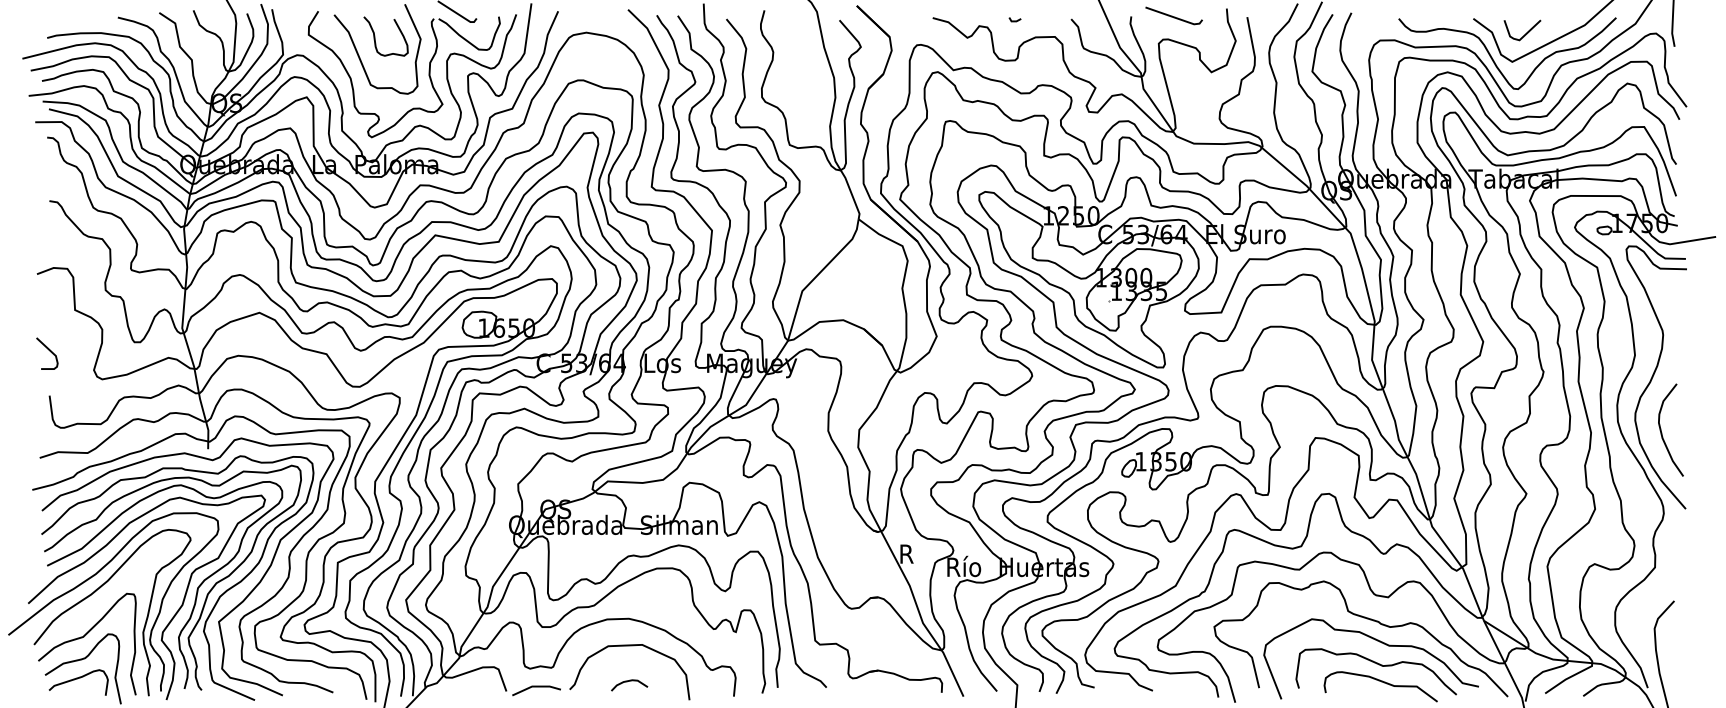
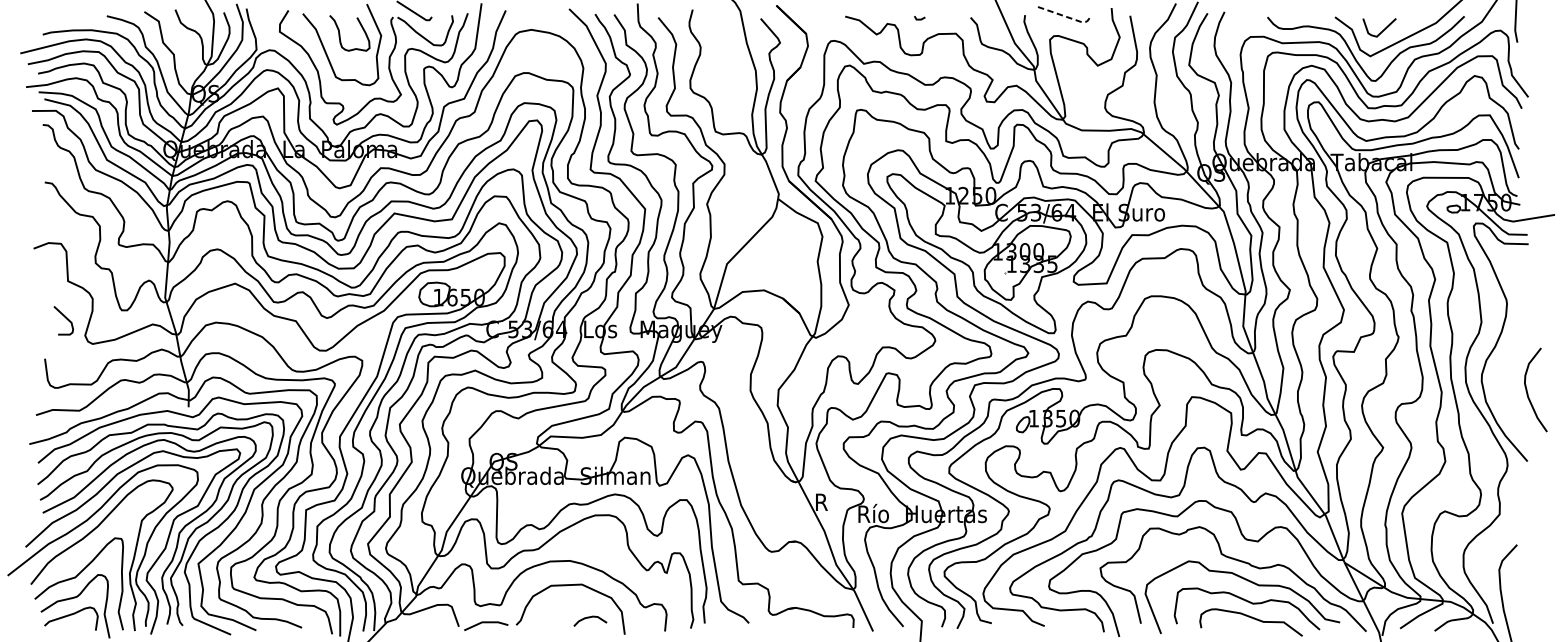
line: (1176, 18) -> (1066, 17), solid -> dashed
curve: (49, 351) -> (65, 318), moved
curve: (1662, 432) -> (1528, 392), moved
curve: (627, 682) -> (588, 618), moved

